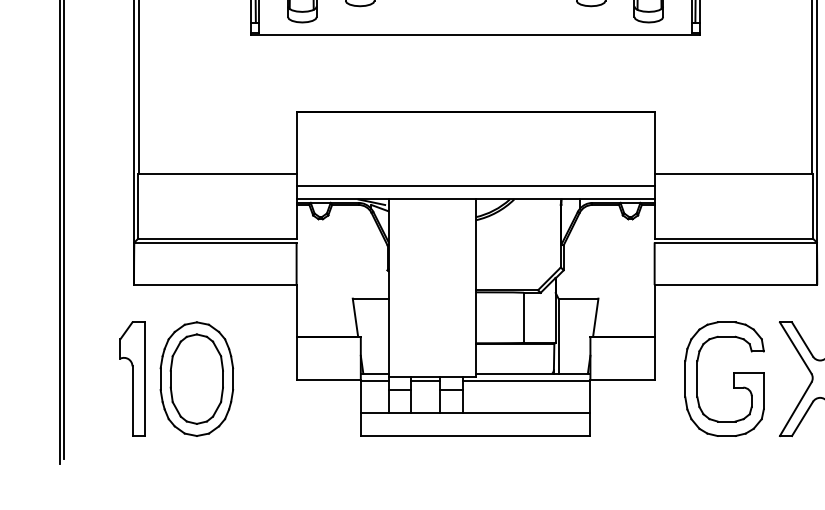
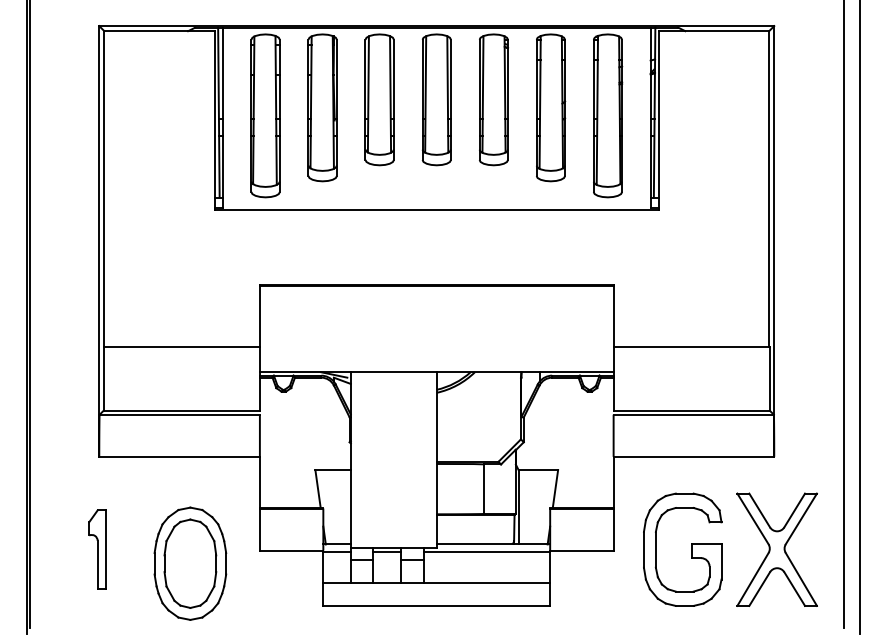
line: (475, 185) -> (436, 358), removed
part: (132, 378) -> (97, 549), size x0.7
part: (197, 378) -> (190, 563), moved

